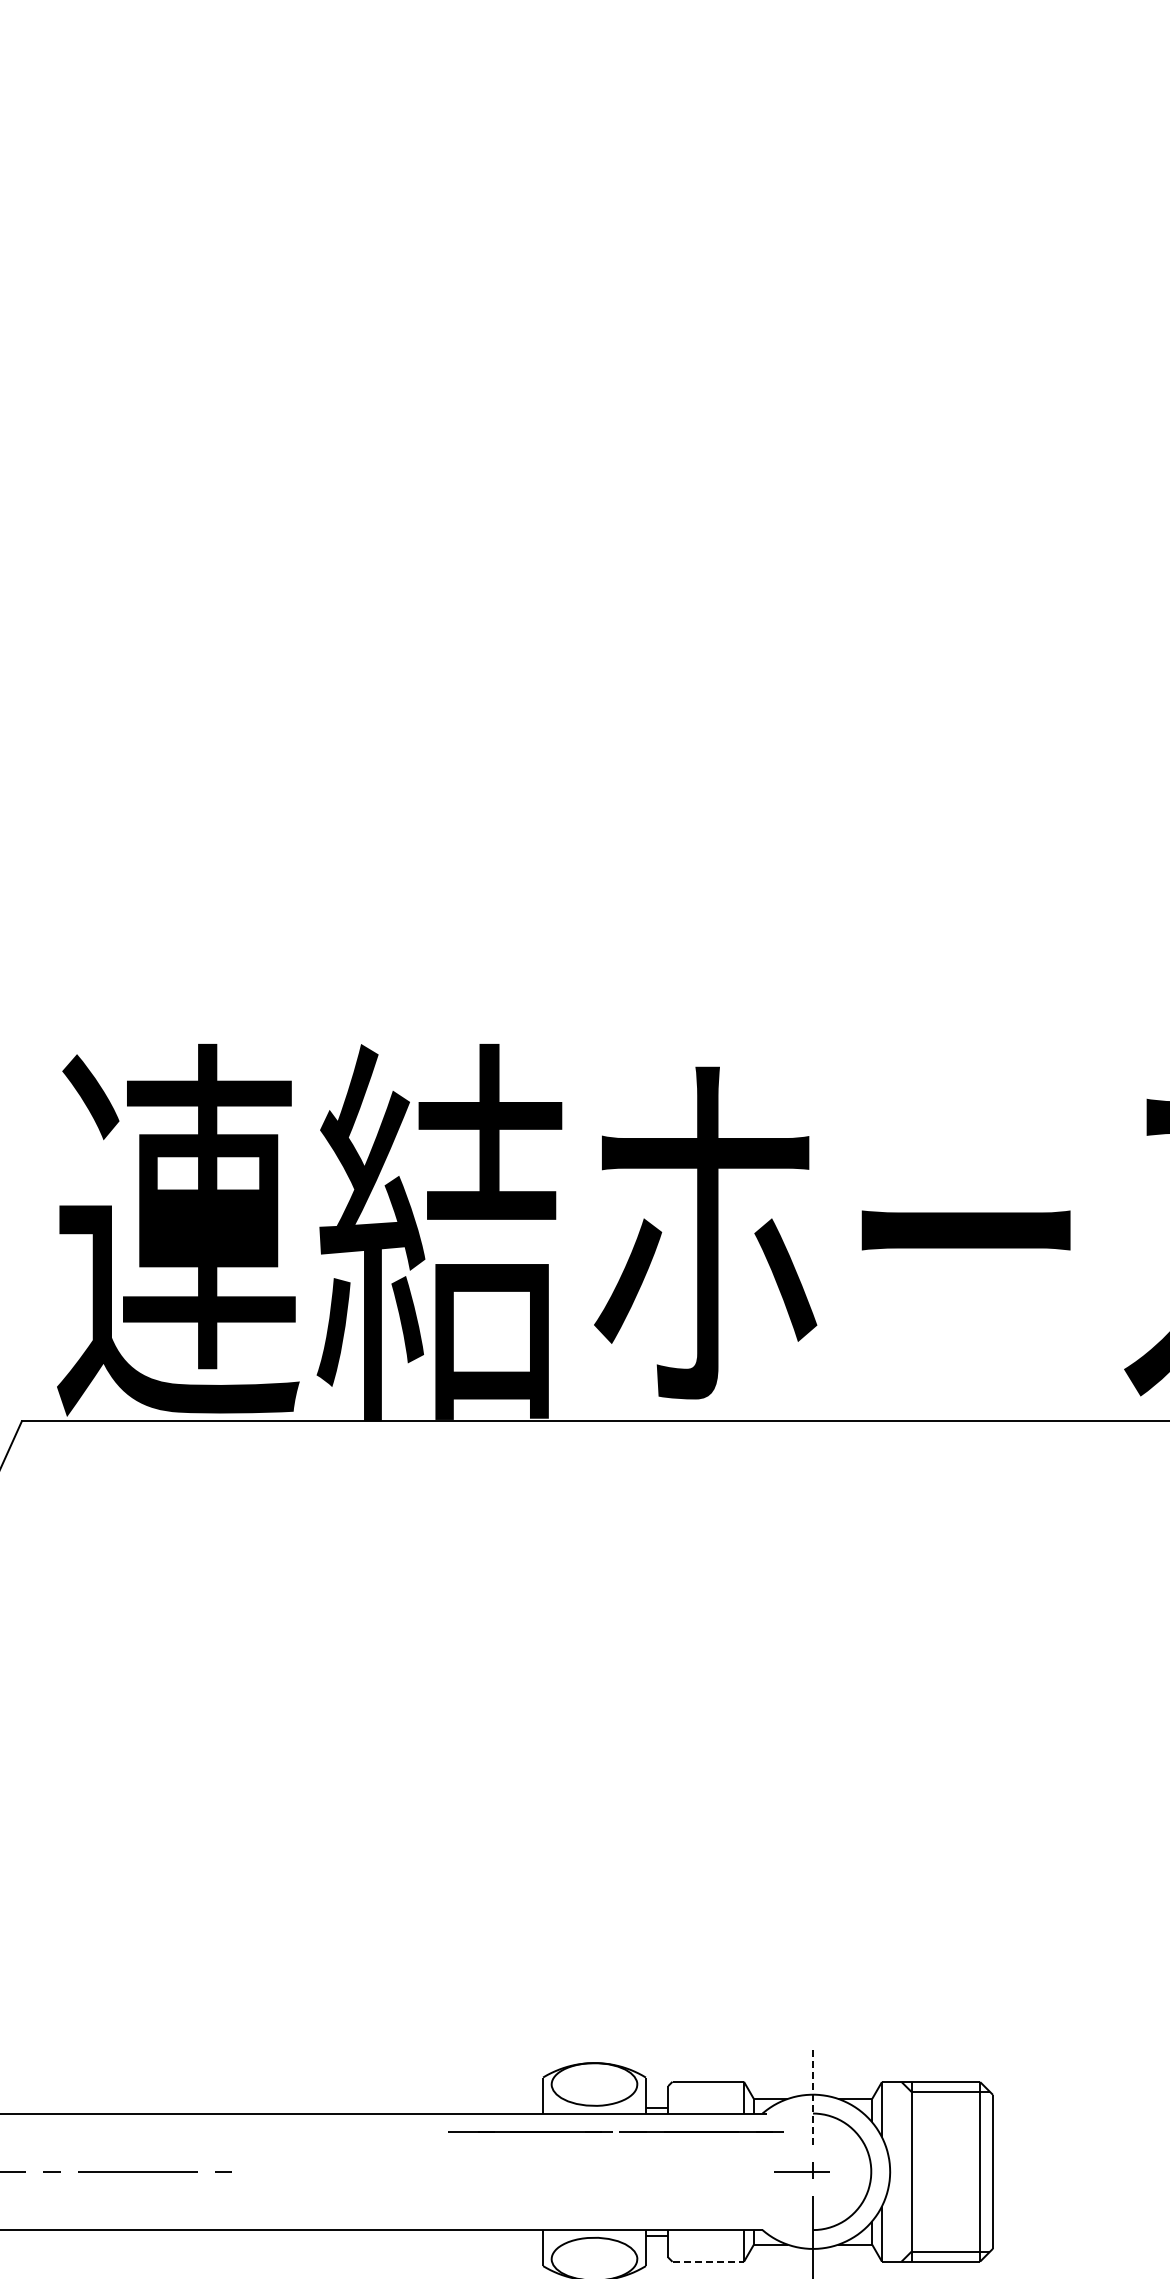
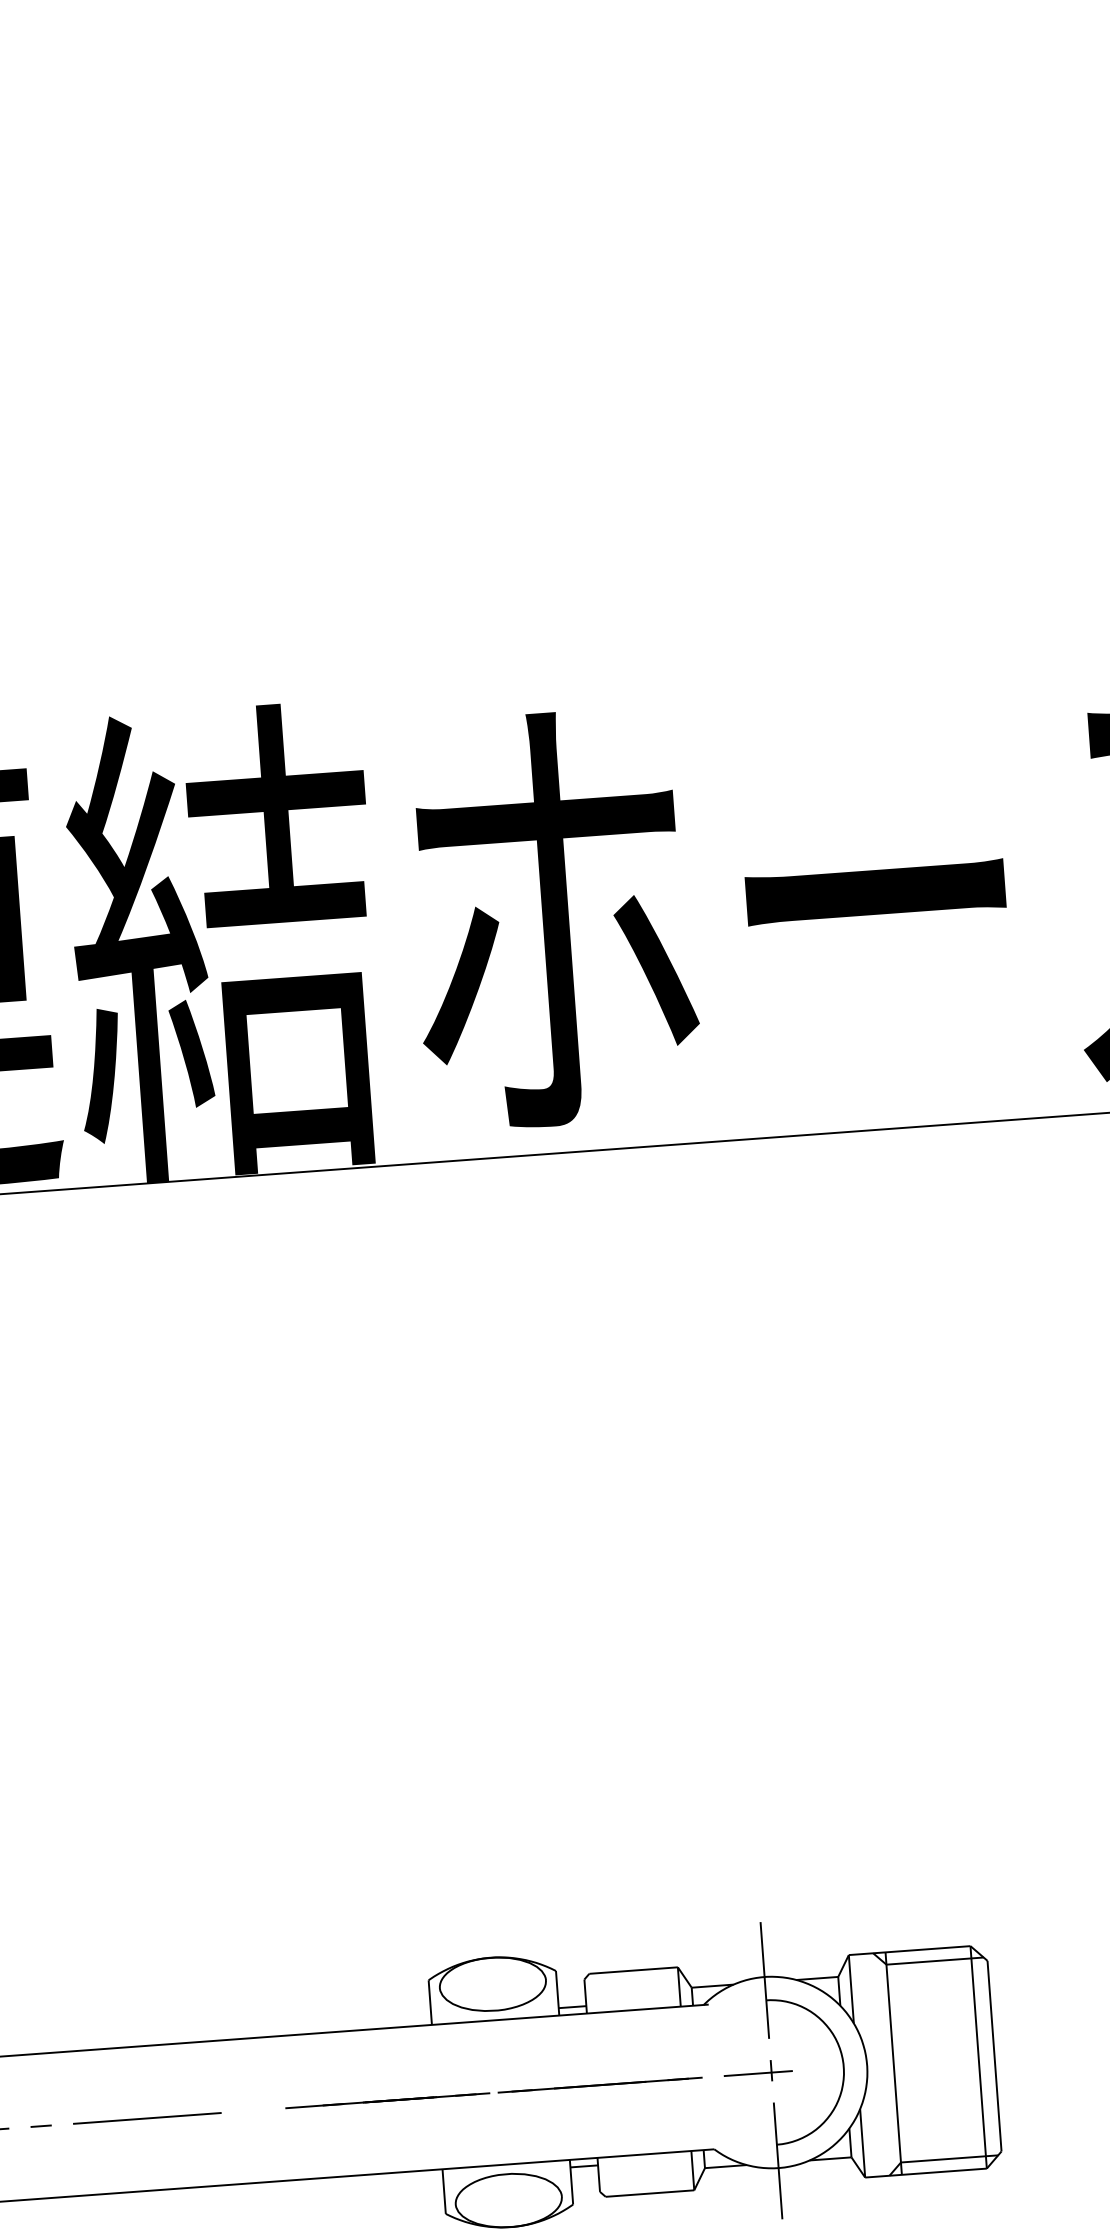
line: (813, 2097) -> (765, 1980), dashed -> solid
line: (612, 2131) -> (489, 2092), moved
line: (308, 2171) -> (146, 2118), added
line: (708, 2261) -> (650, 2193), dashed -> solid

